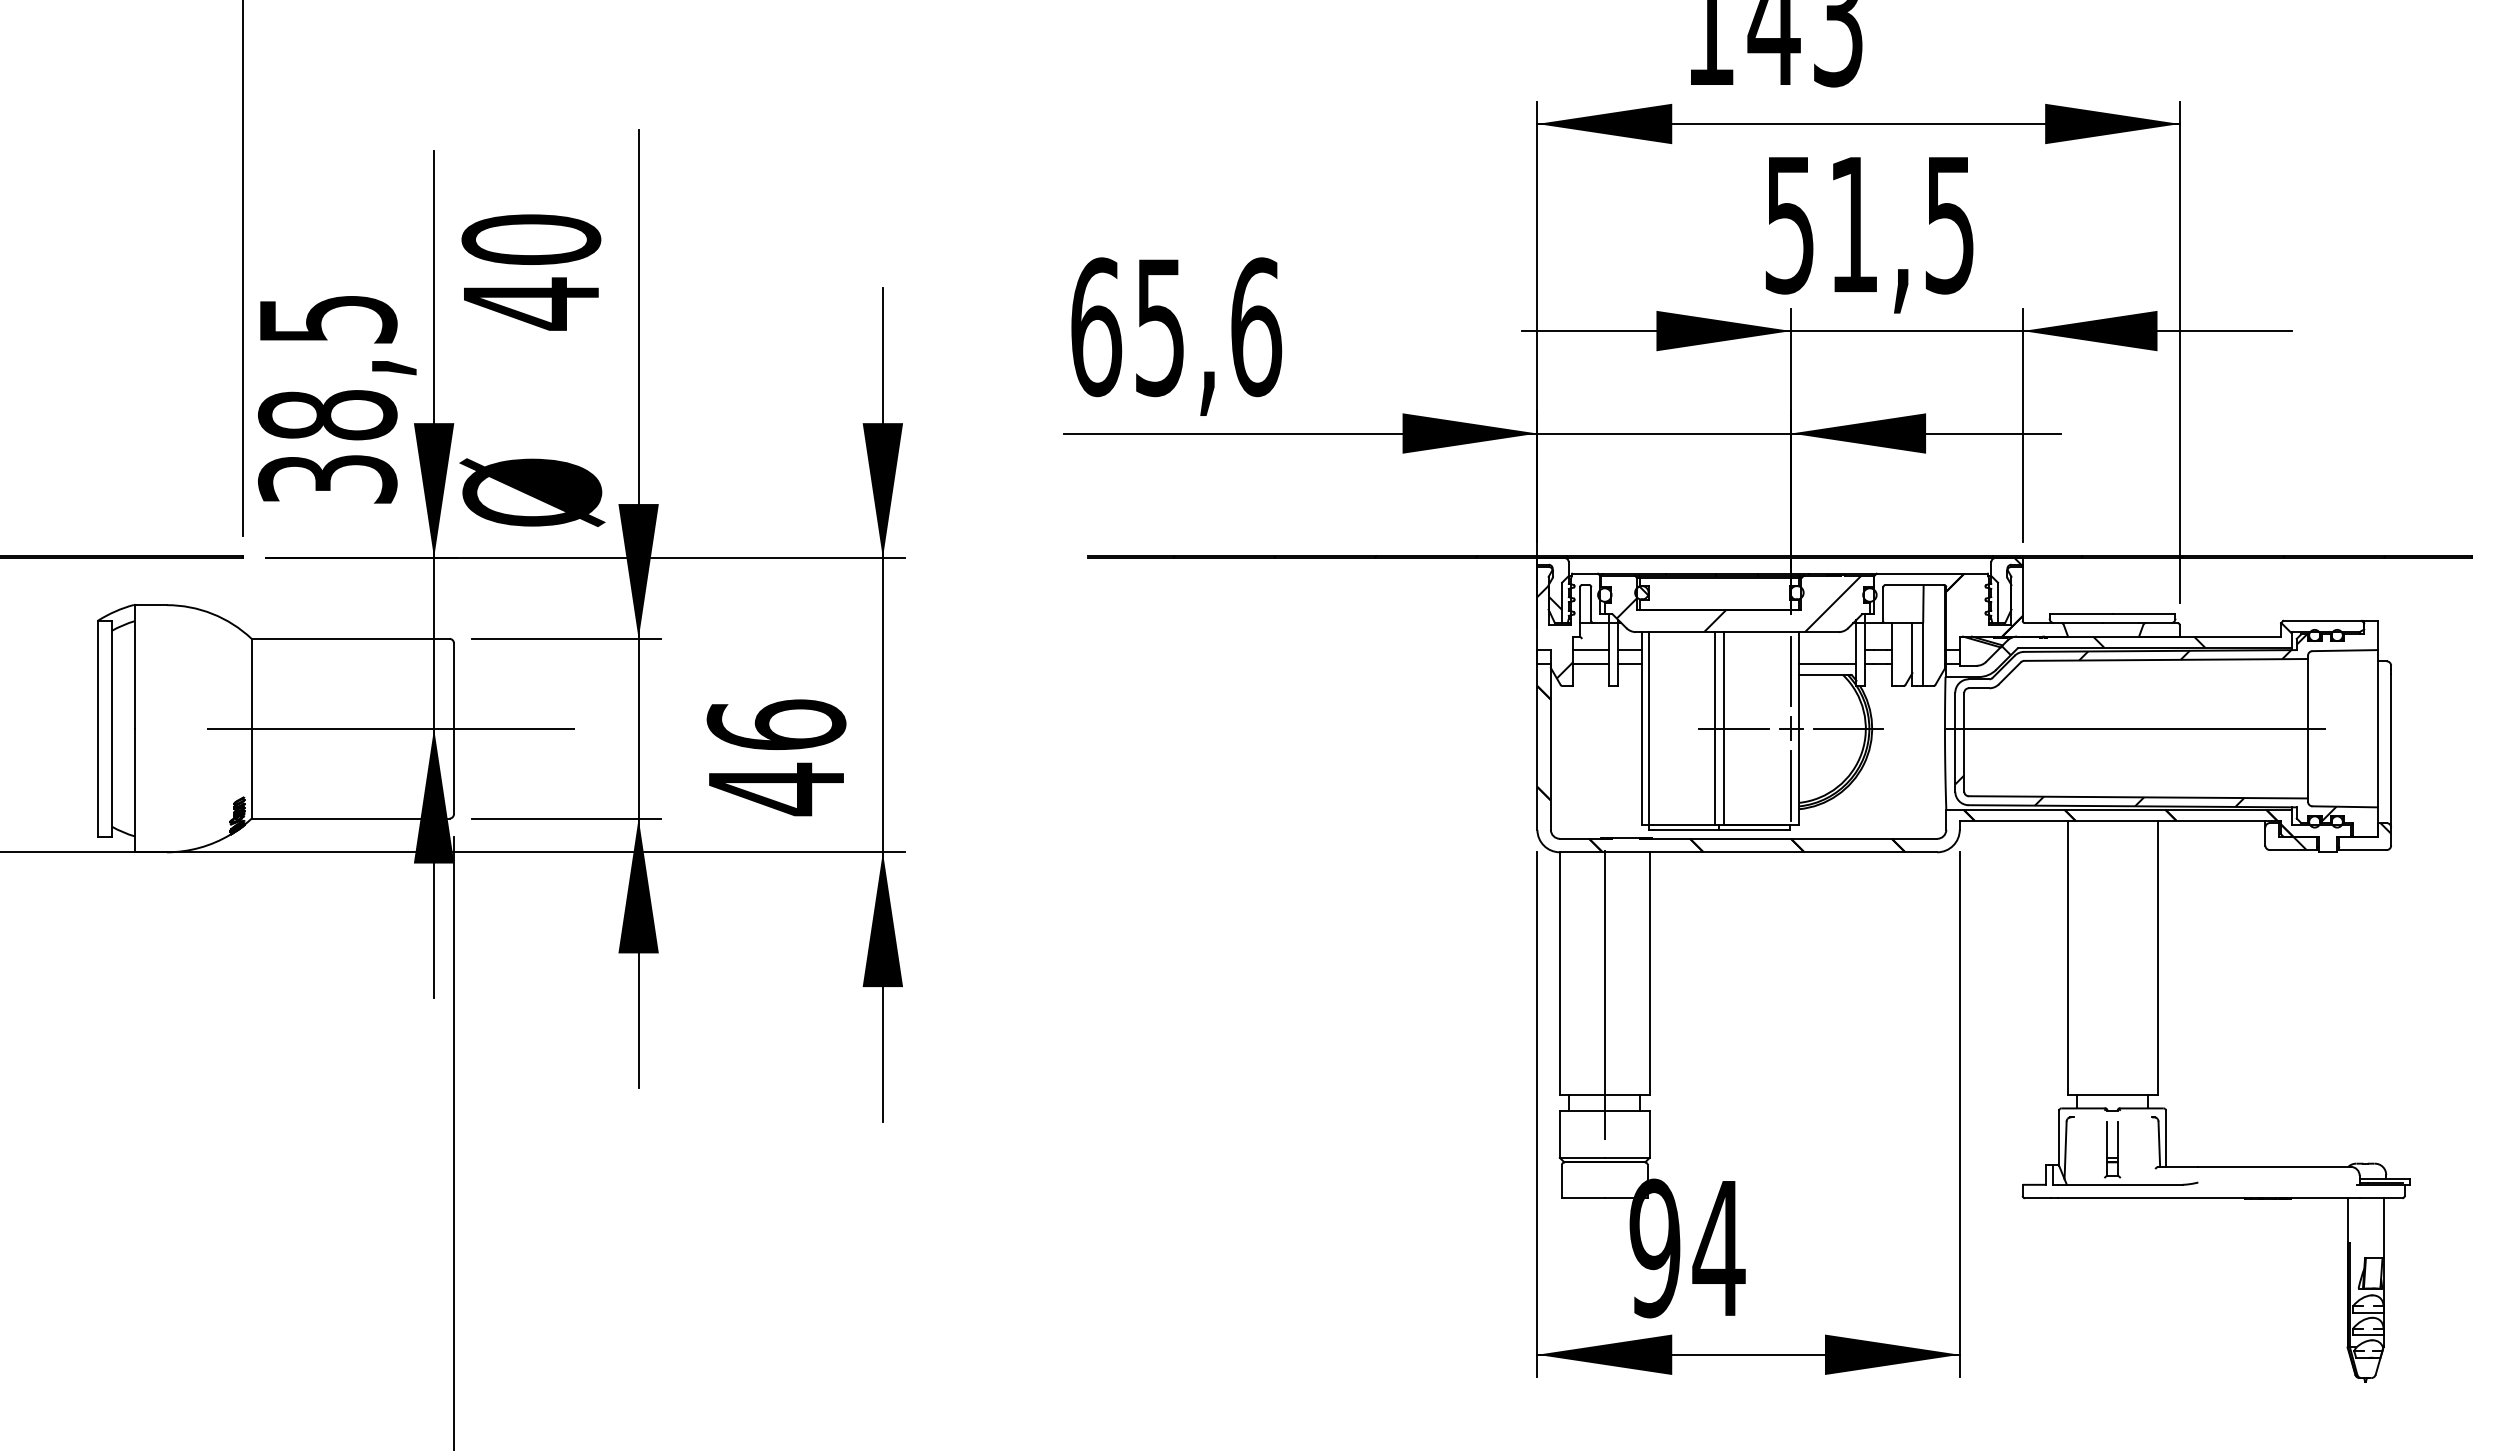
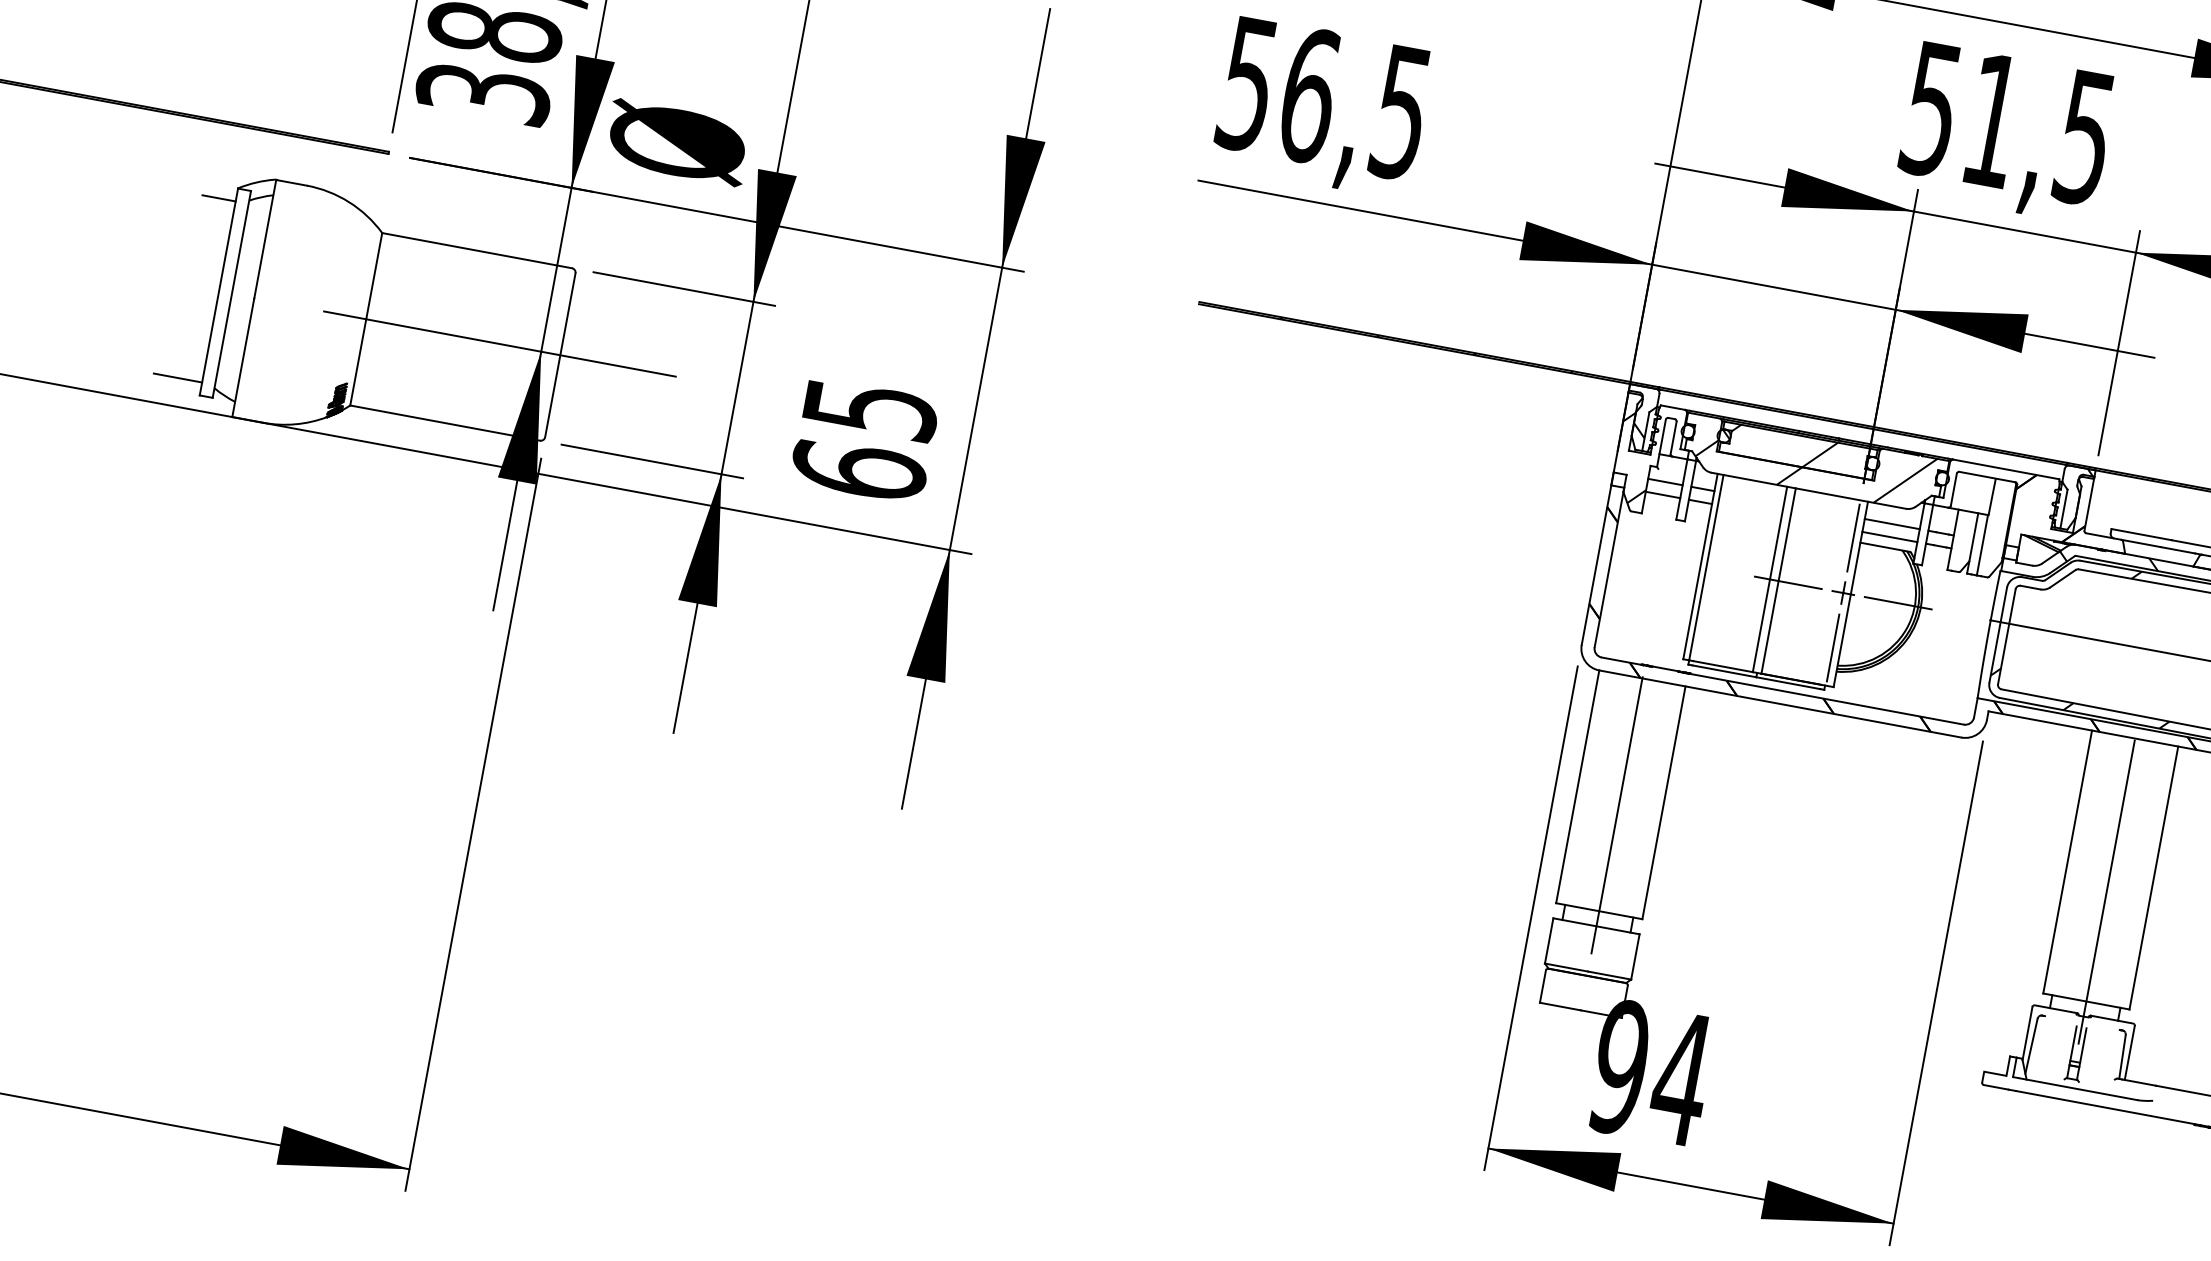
text: (1176, 327) -> (1324, 98), 65,6 -> 56,5
hatch: (1702, 593) -> (1782, 447), added
line: (80, 634) -> (218, 198), added
line: (1827, 650) -> (1891, 524), added
text: (776, 757) -> (864, 440), 46 -> 65
line: (72, 823) -> (177, 378), added
line: (2112, 980) -> (2106, 891), added

